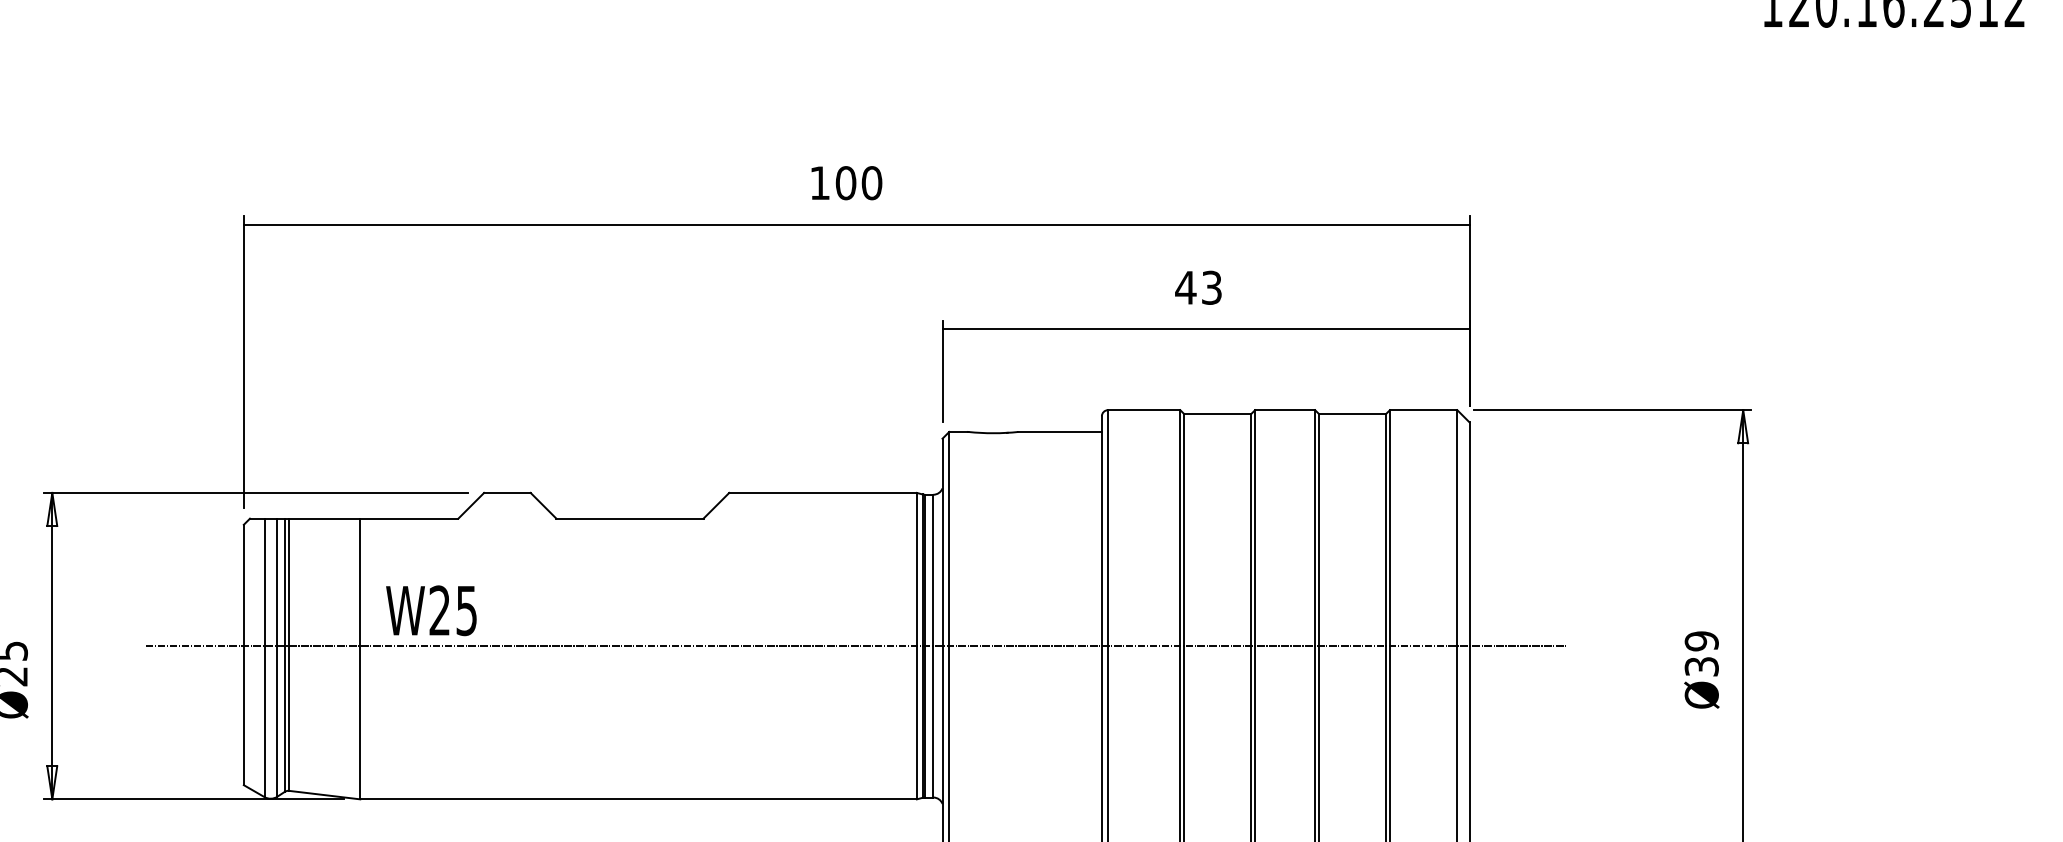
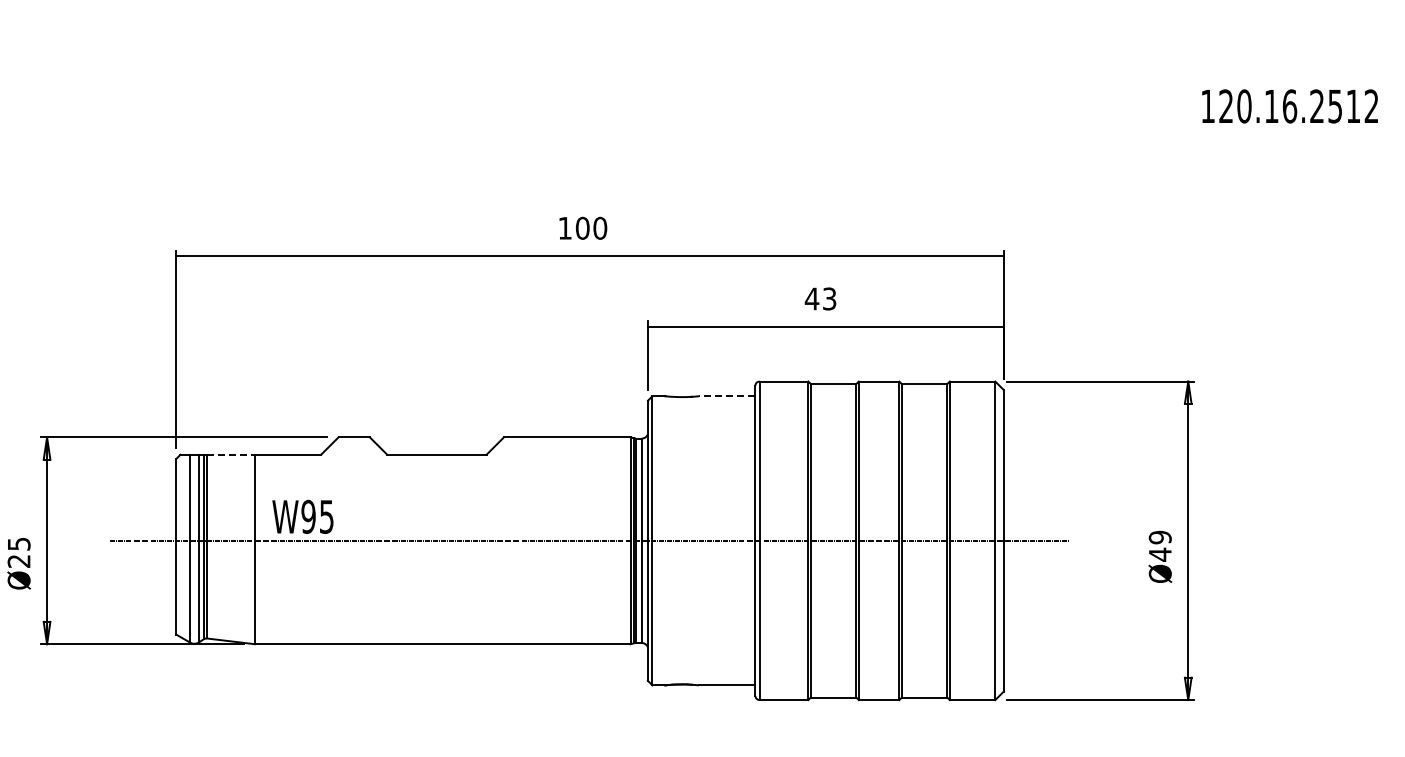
line: (1059, 432) -> (726, 396), solid -> dashed
line: (325, 518) -> (231, 454), solid -> dashed
text: (439, 610) -> (308, 516), W25 -> W95
text: (1700, 666) -> (1159, 554), Ø39 -> Ø49

